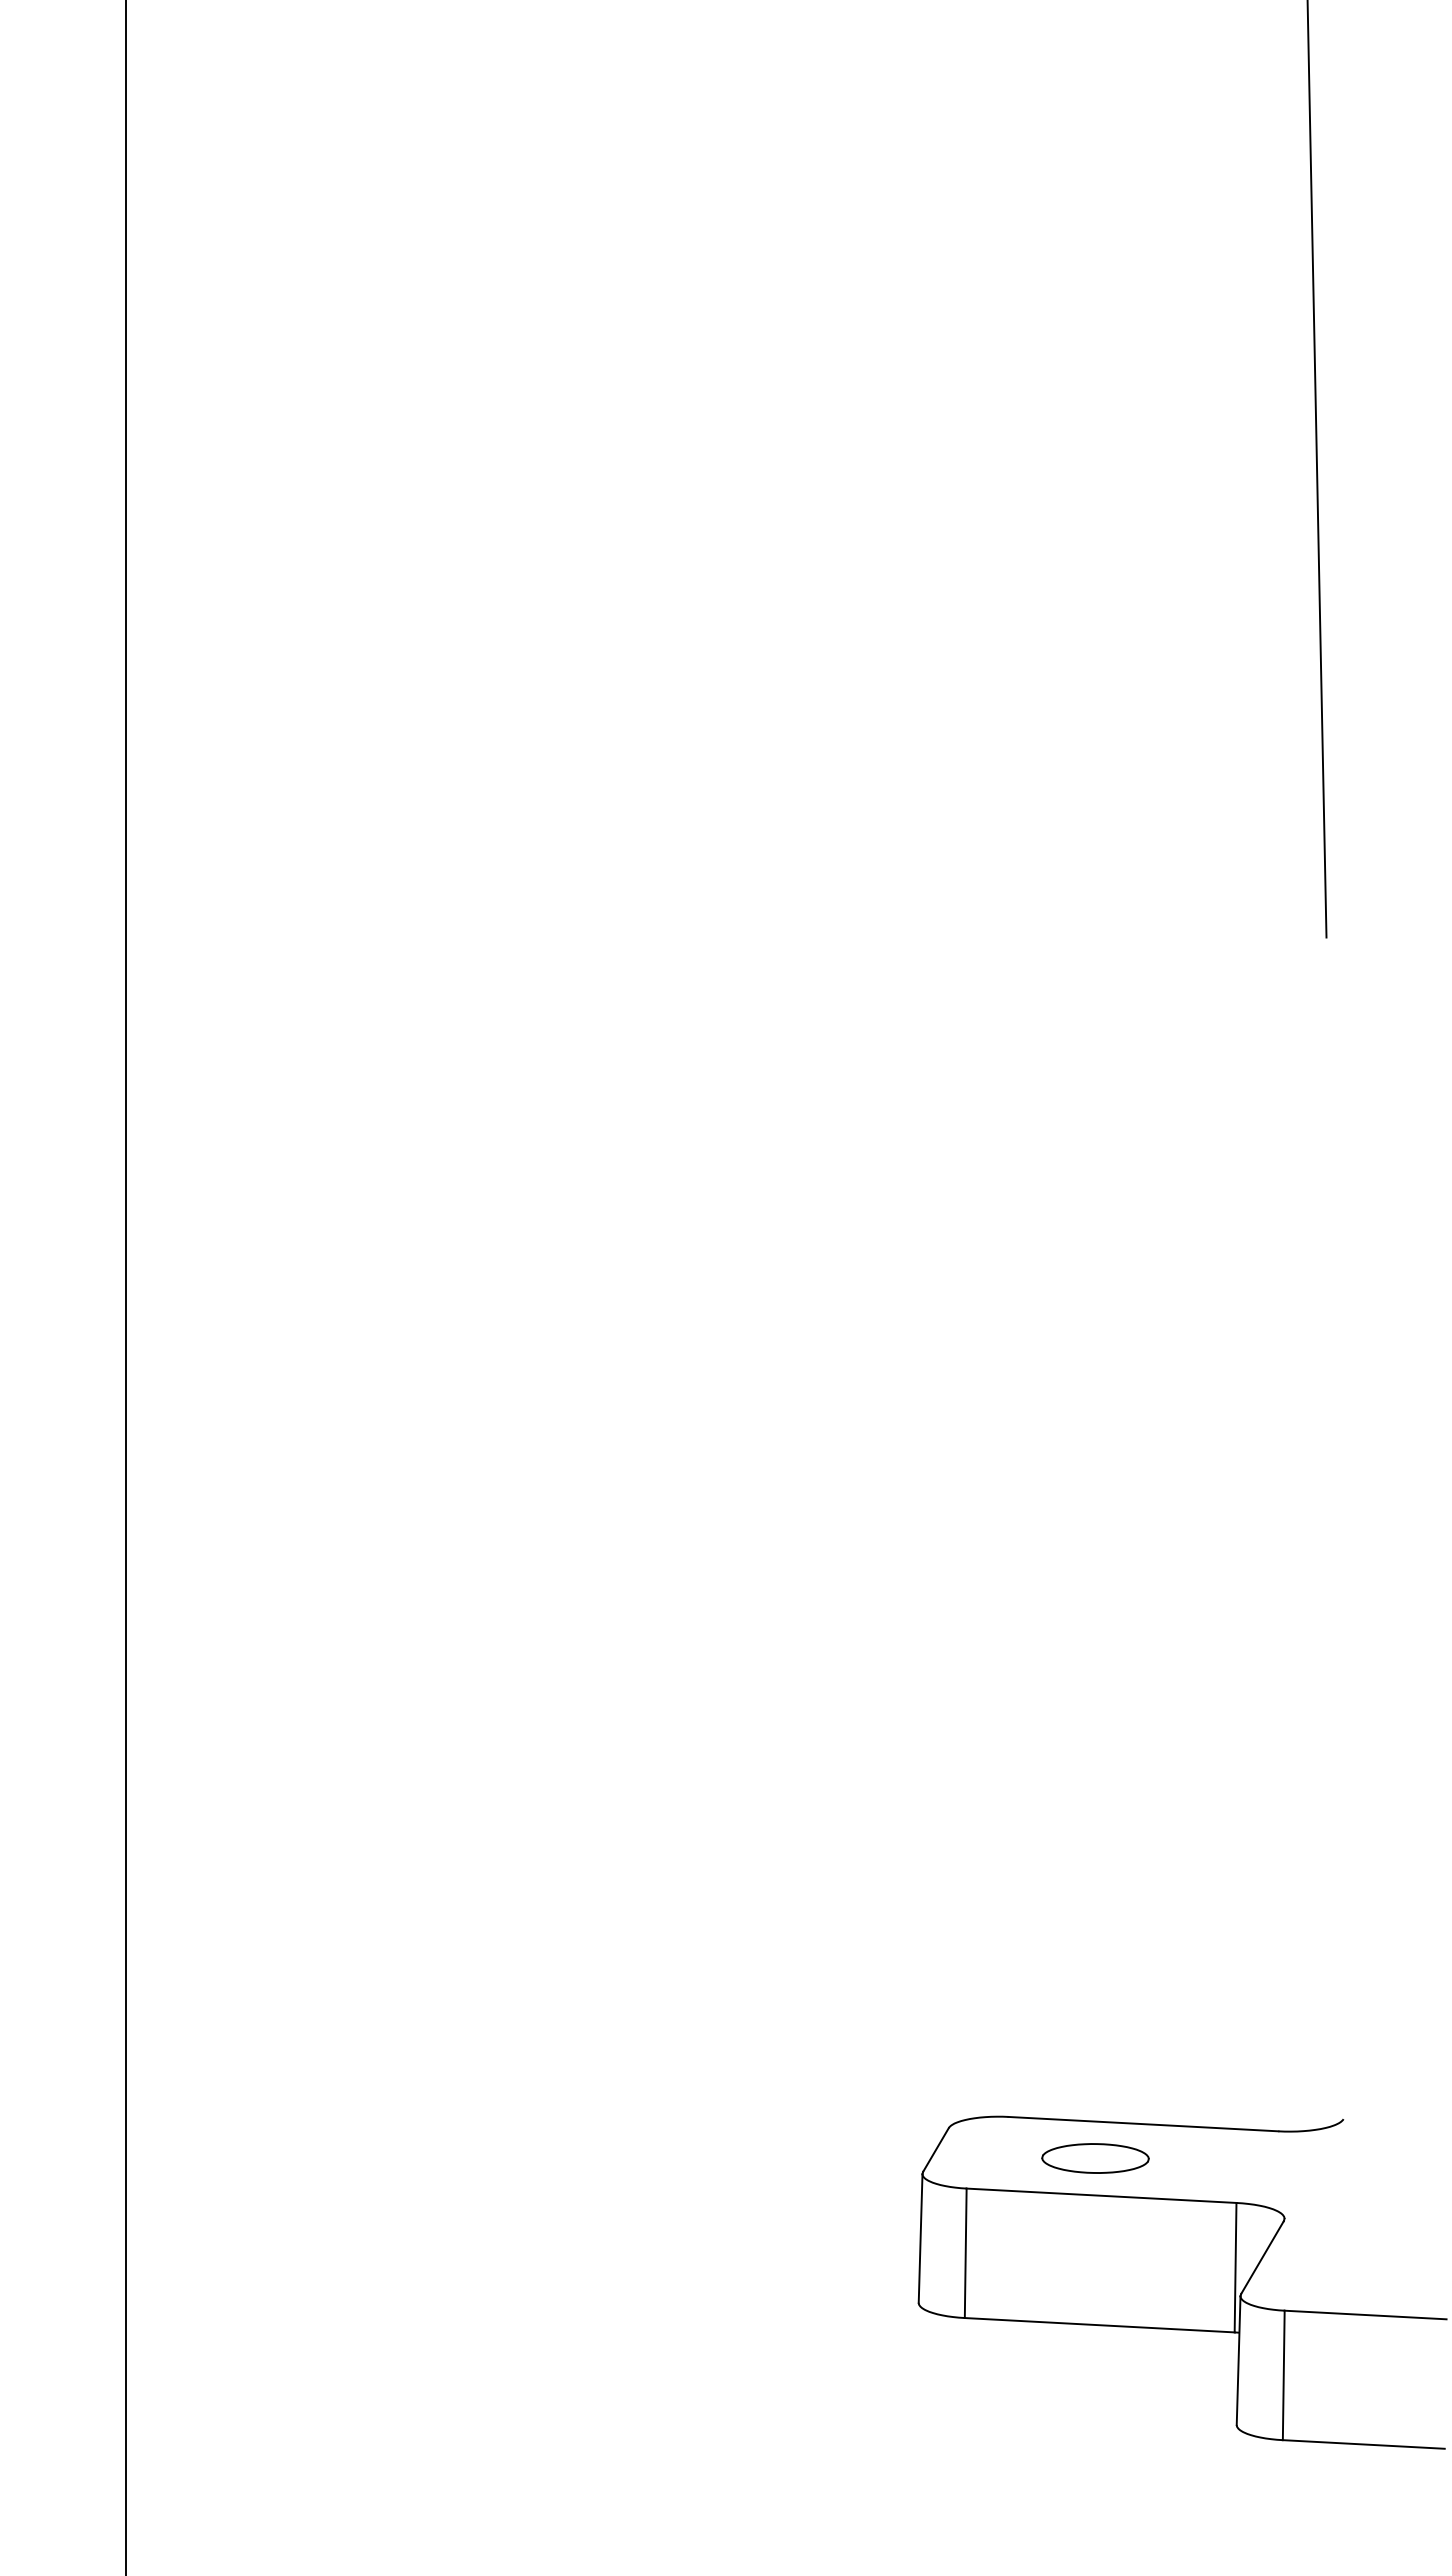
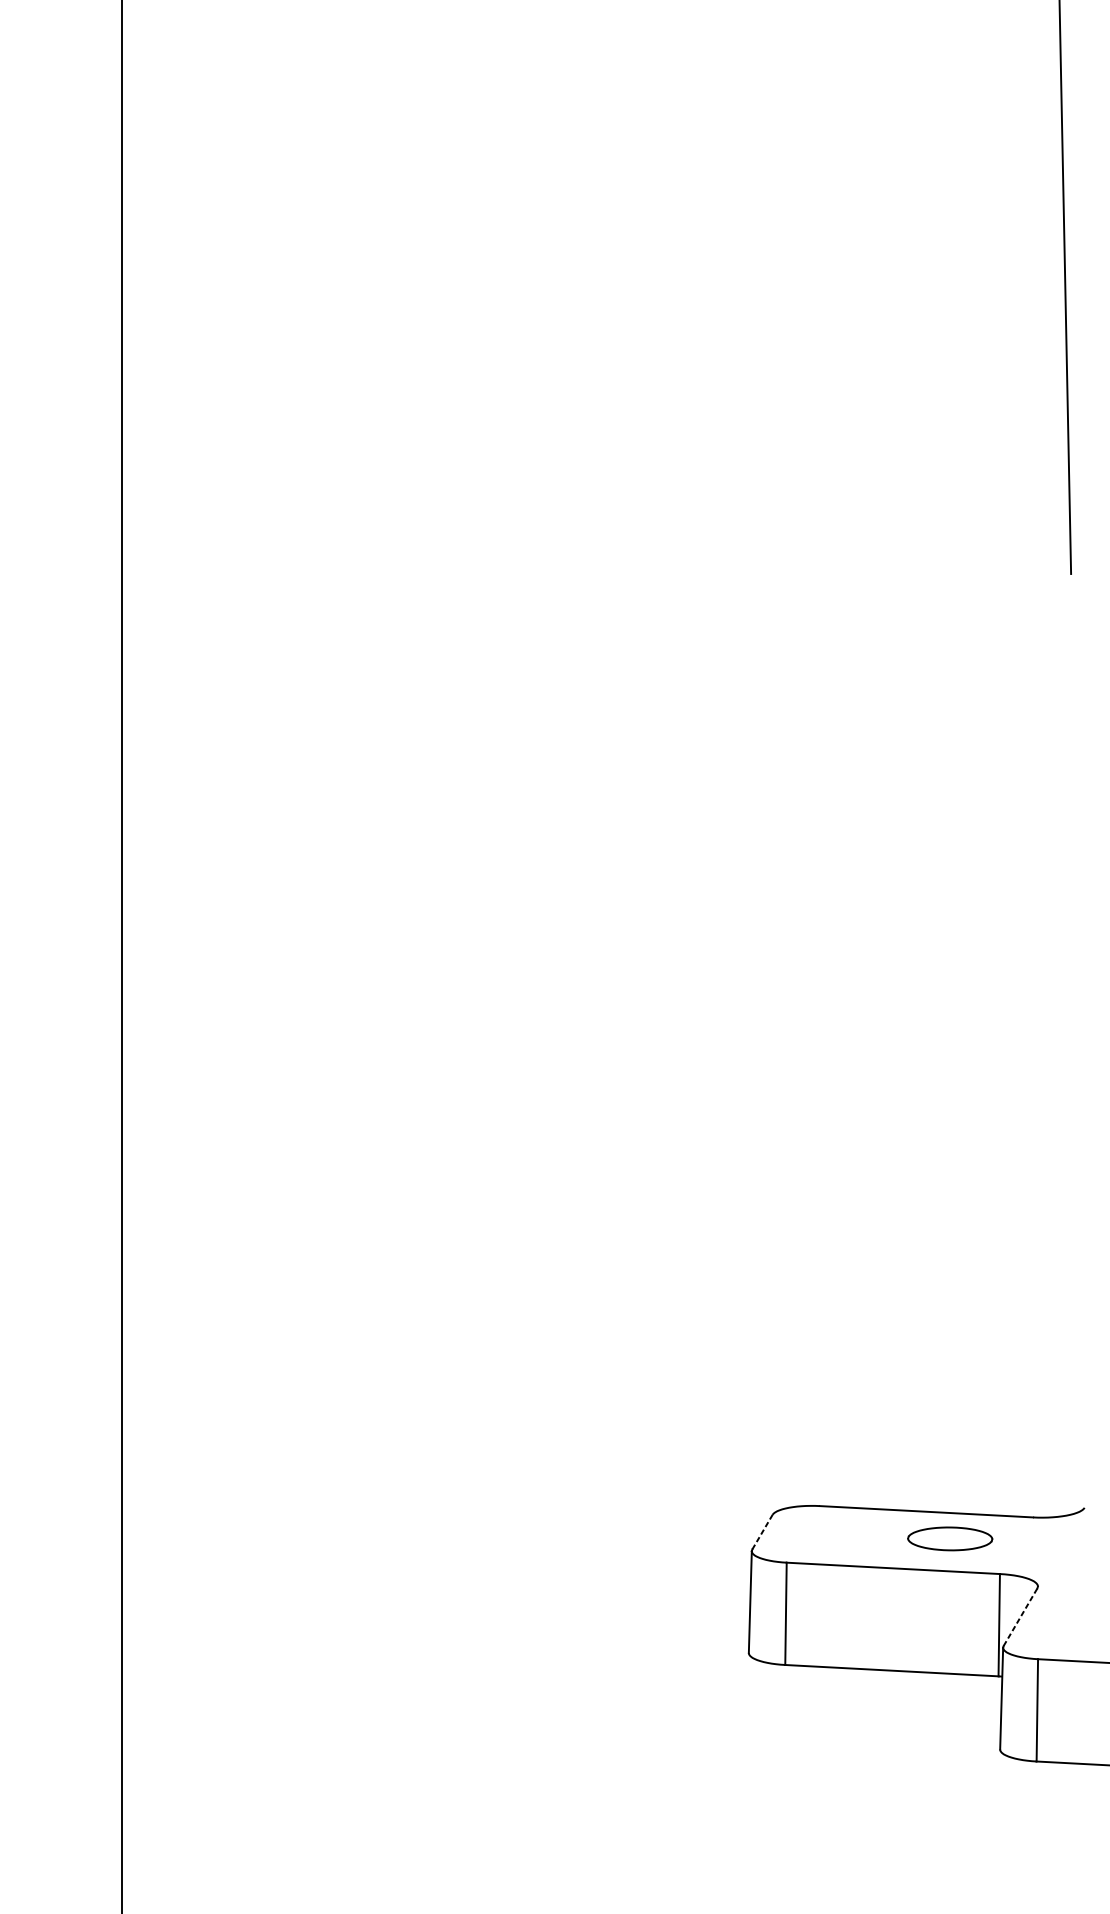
line: (936, 2149) -> (762, 1531), solid -> dashed
part: (1095, 2158) -> (950, 1538), moved
line: (1262, 2257) -> (1020, 1617), solid -> dashed

